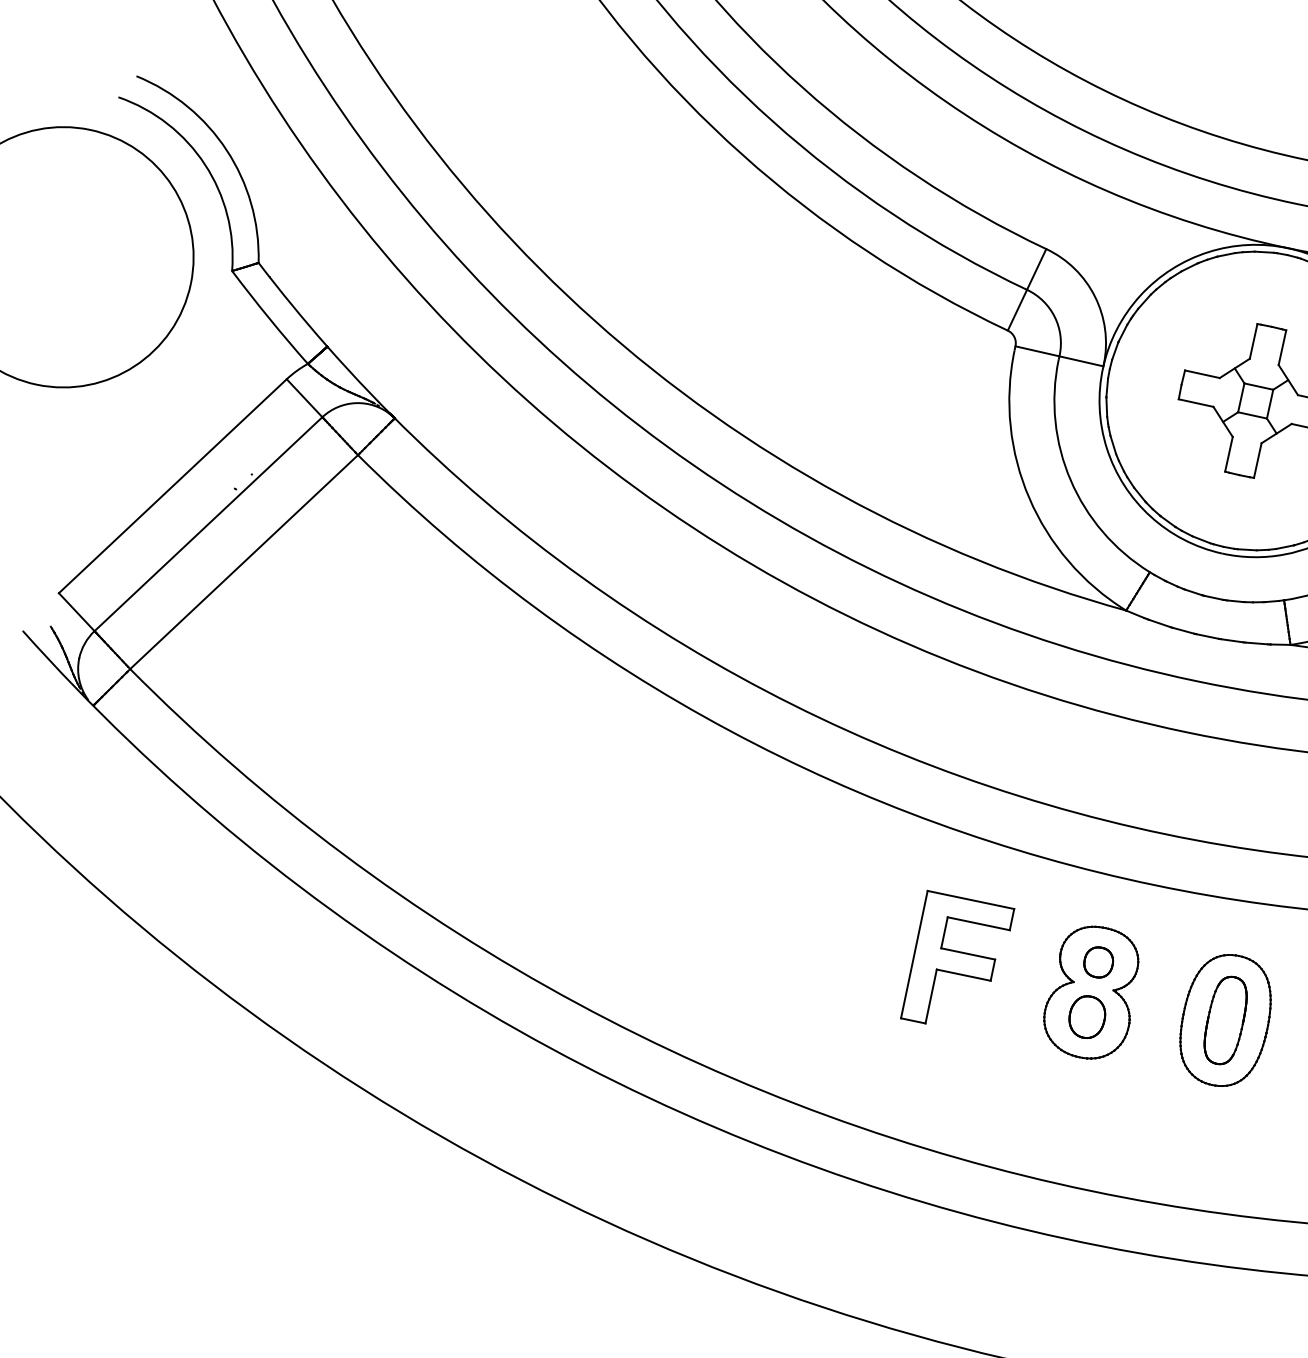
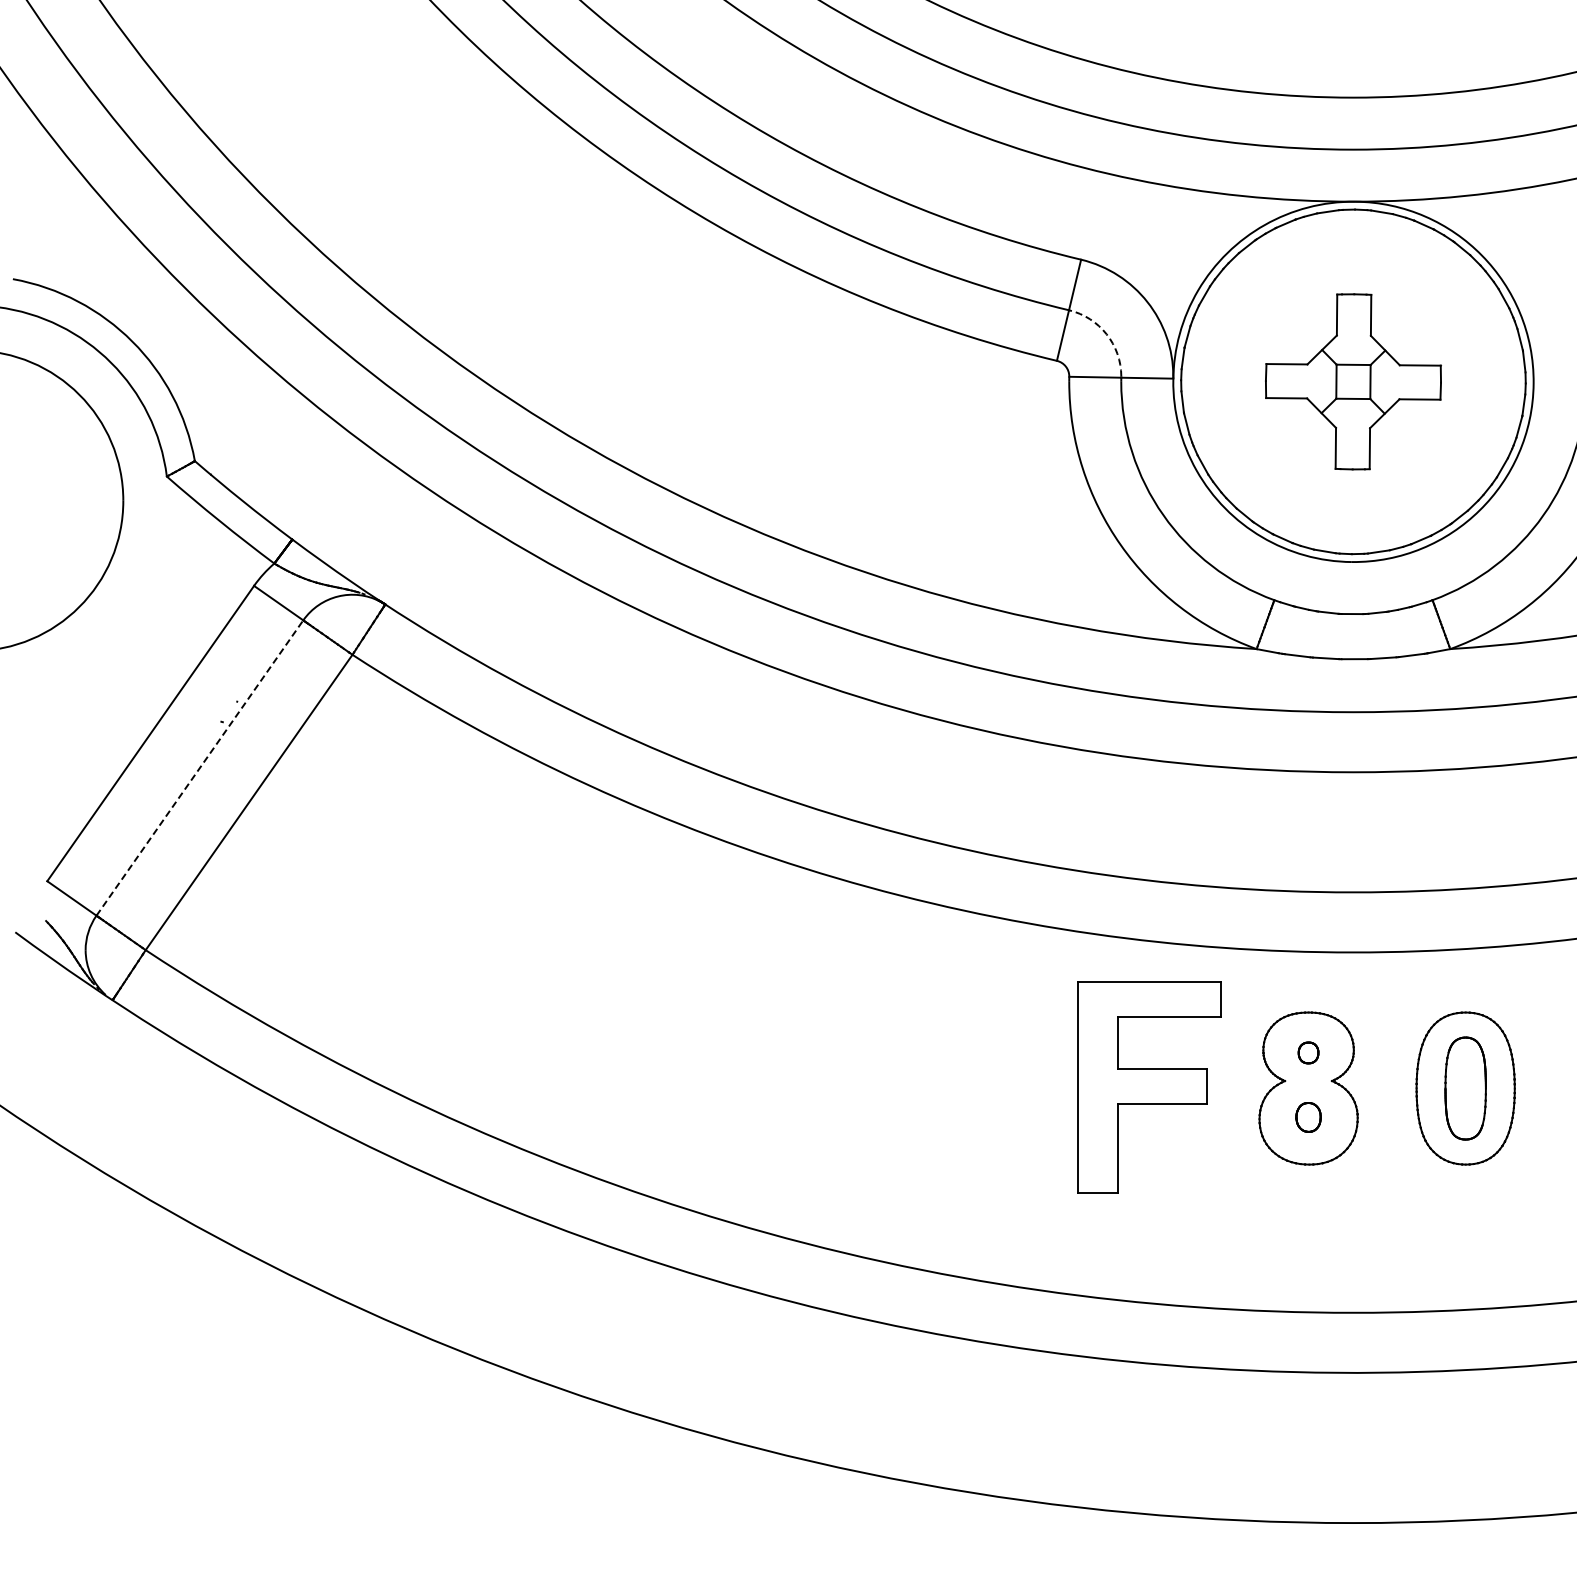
arc: (1054, 317) -> (1106, 334), solid -> dashed
line: (209, 523) -> (200, 767), solid -> dashed
part: (1098, 962) -> (1308, 1052), size x0.6
part: (957, 963) -> (1149, 1087), size x1.4
part: (1087, 1017) -> (1308, 1117), size x0.6

